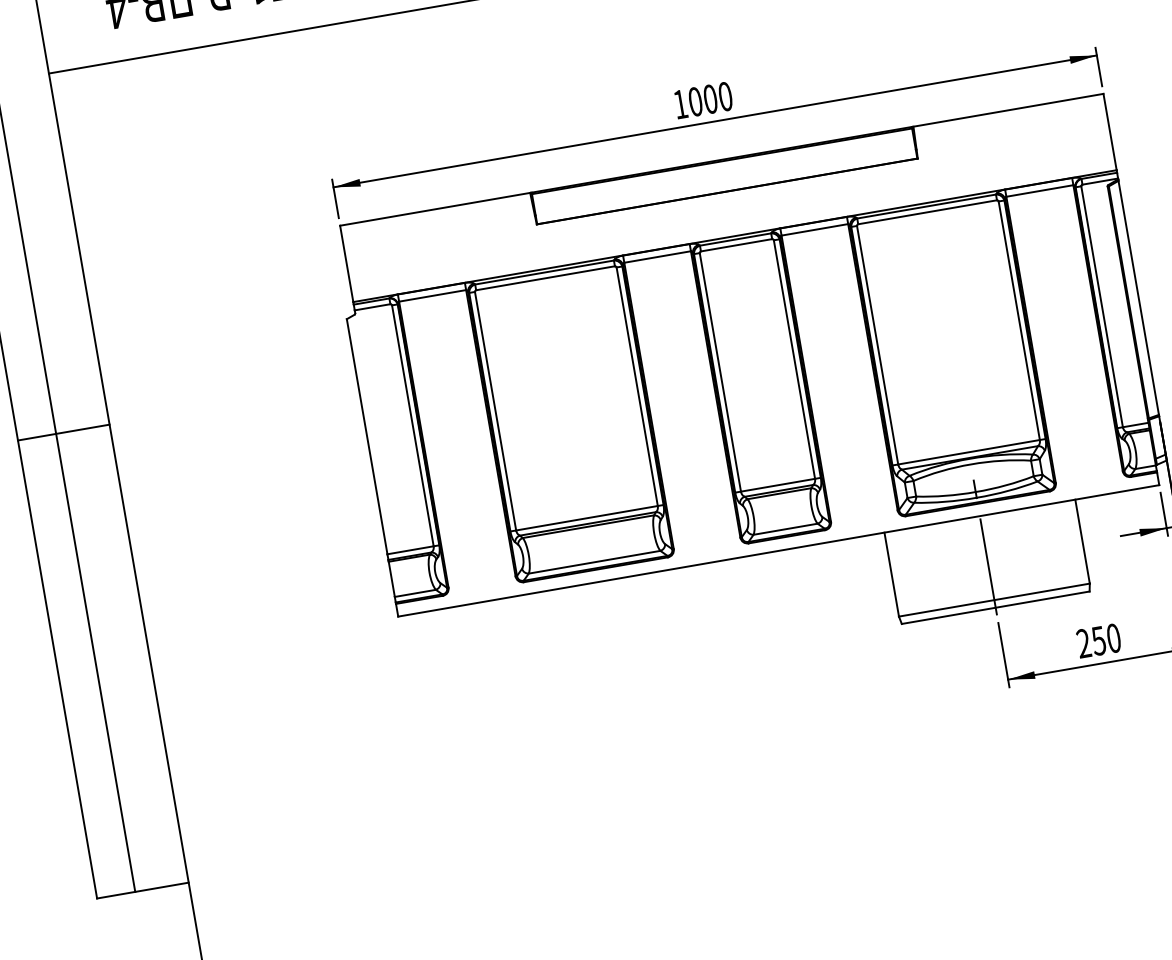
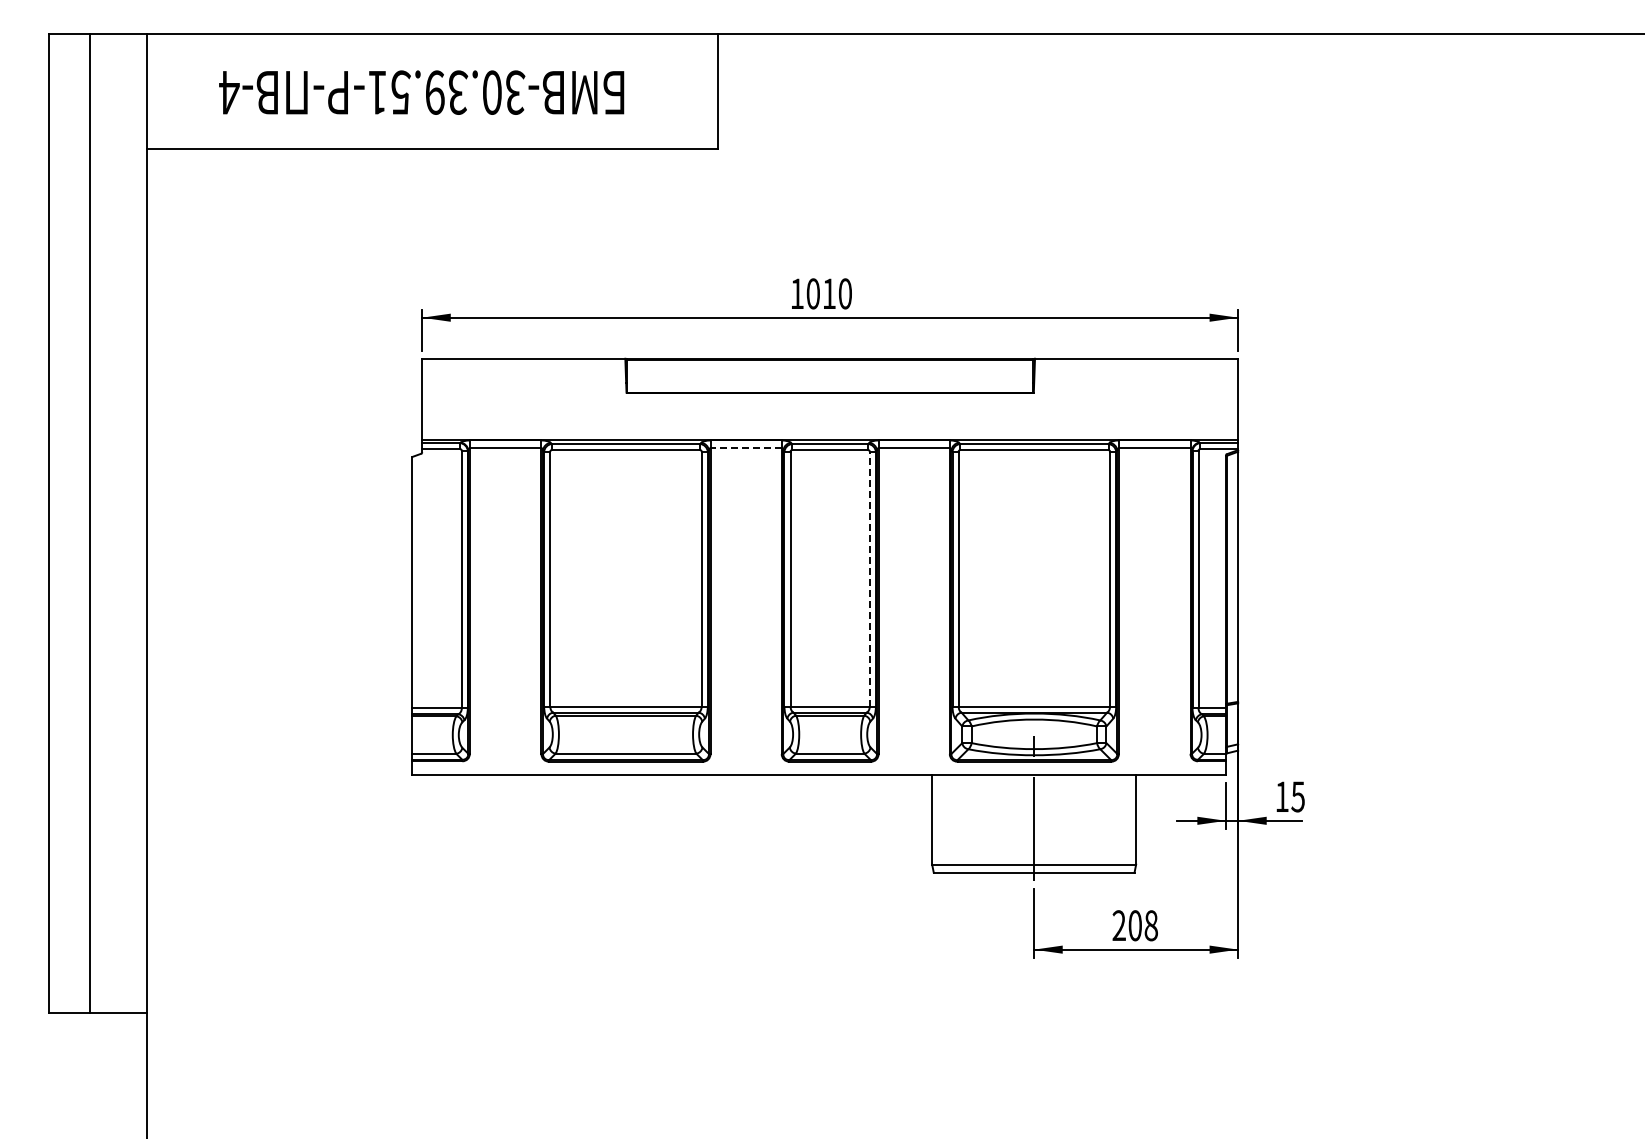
text: (709, 99) -> (828, 293), 1000 -> 1010
line: (658, 257) -> (746, 448), solid -> dashed
line: (794, 359) -> (869, 578), solid -> dashed
line: (63, 432) -> (98, 523), removed
text: (1105, 639) -> (1142, 925), 250 -> 208

